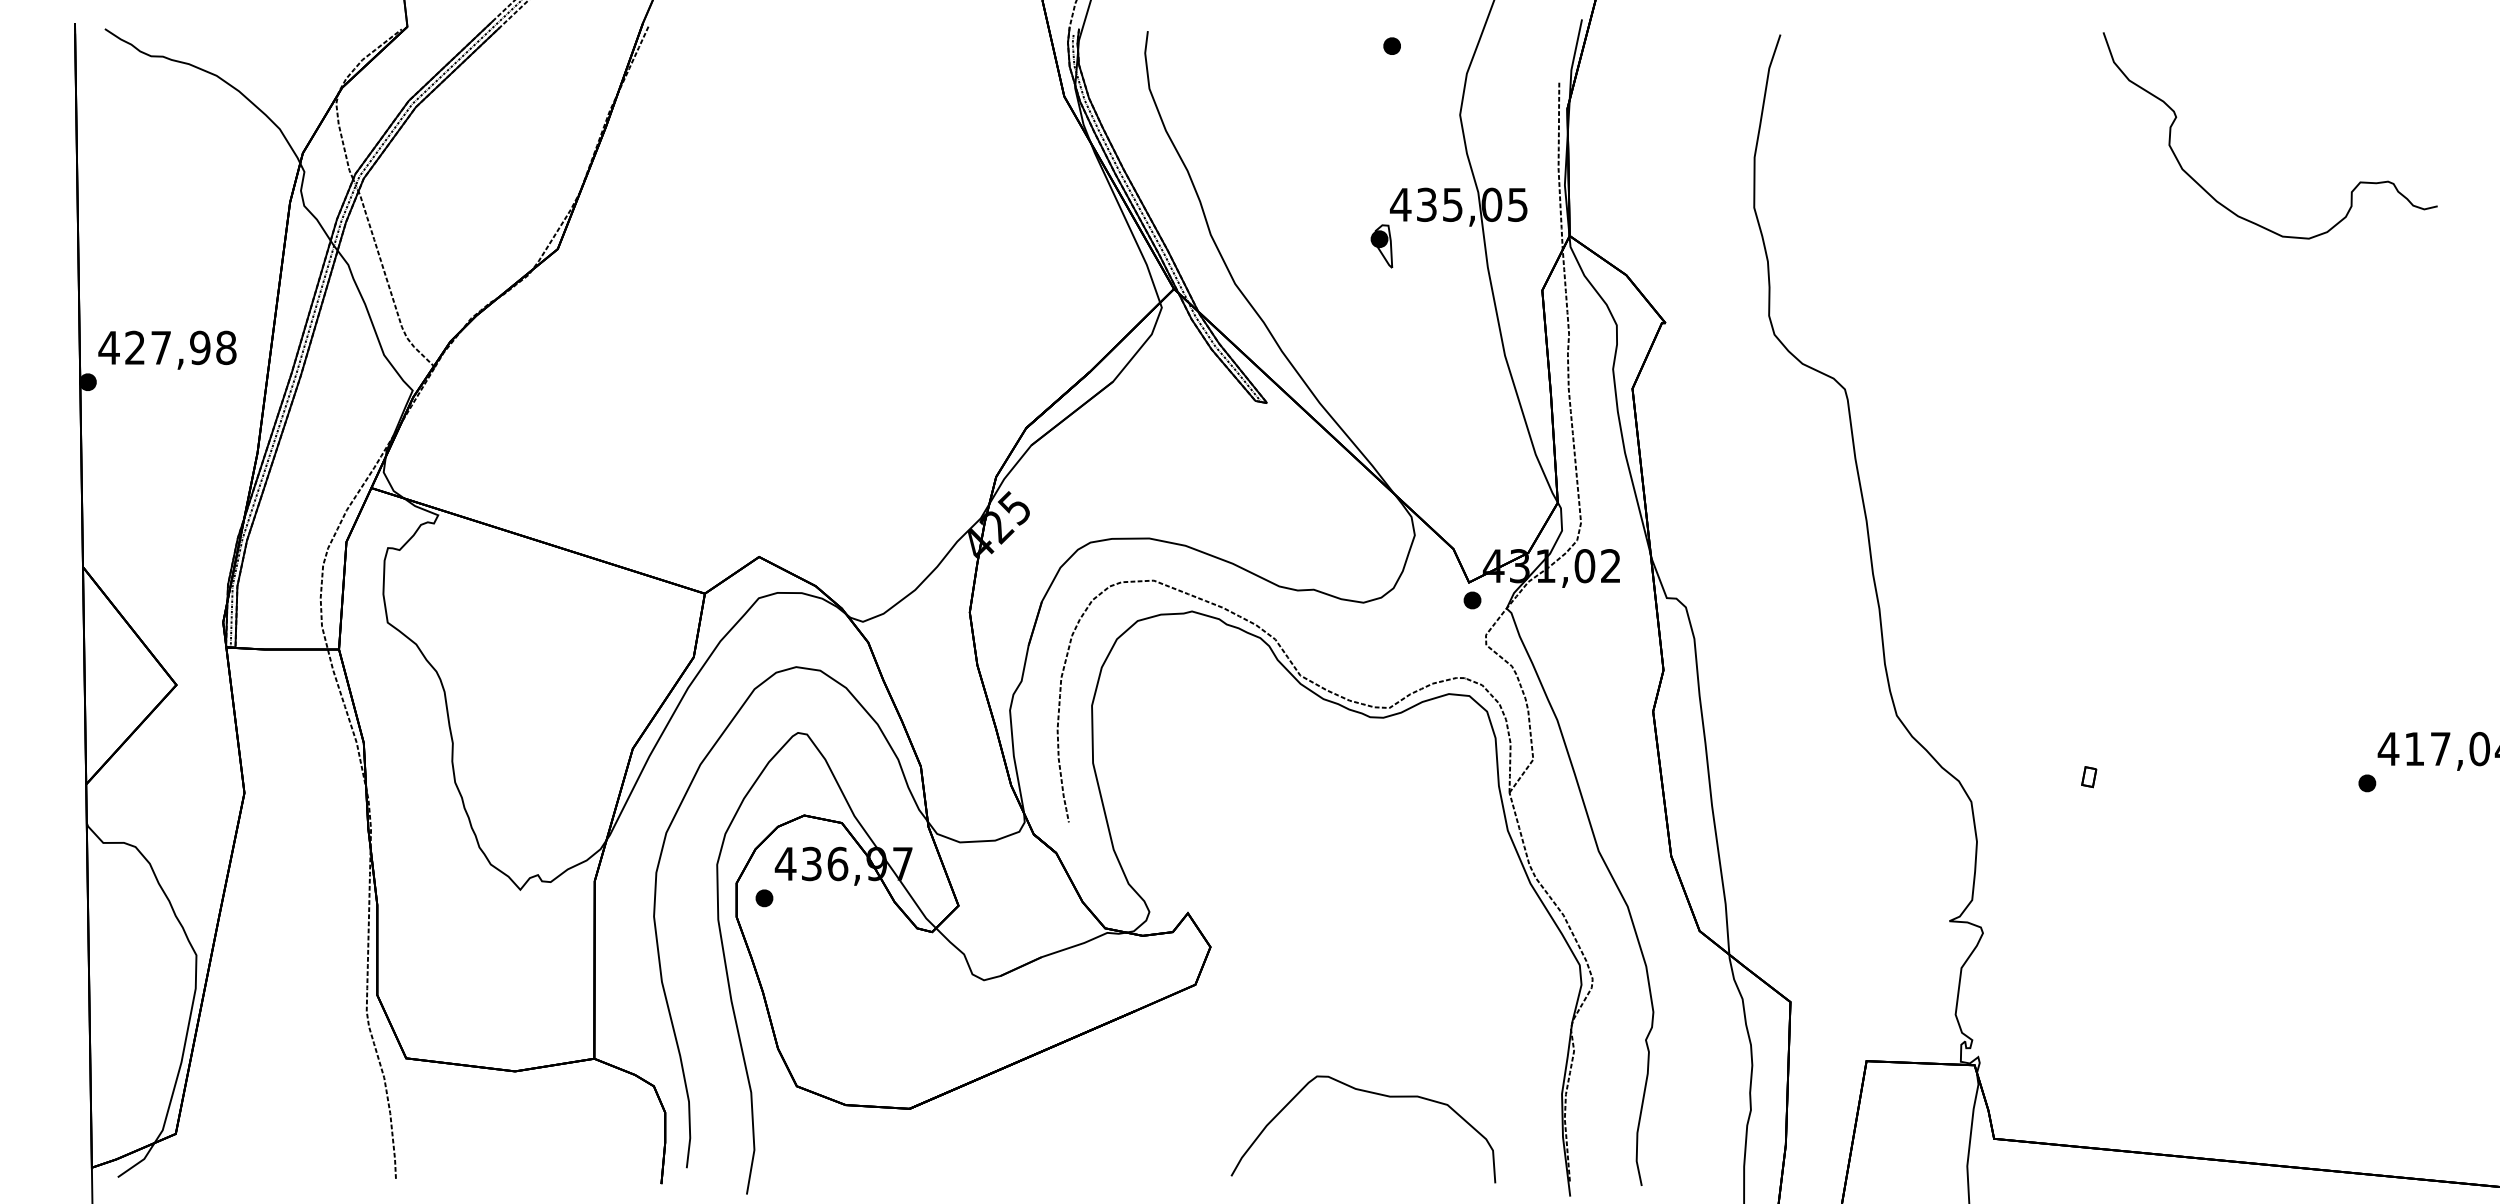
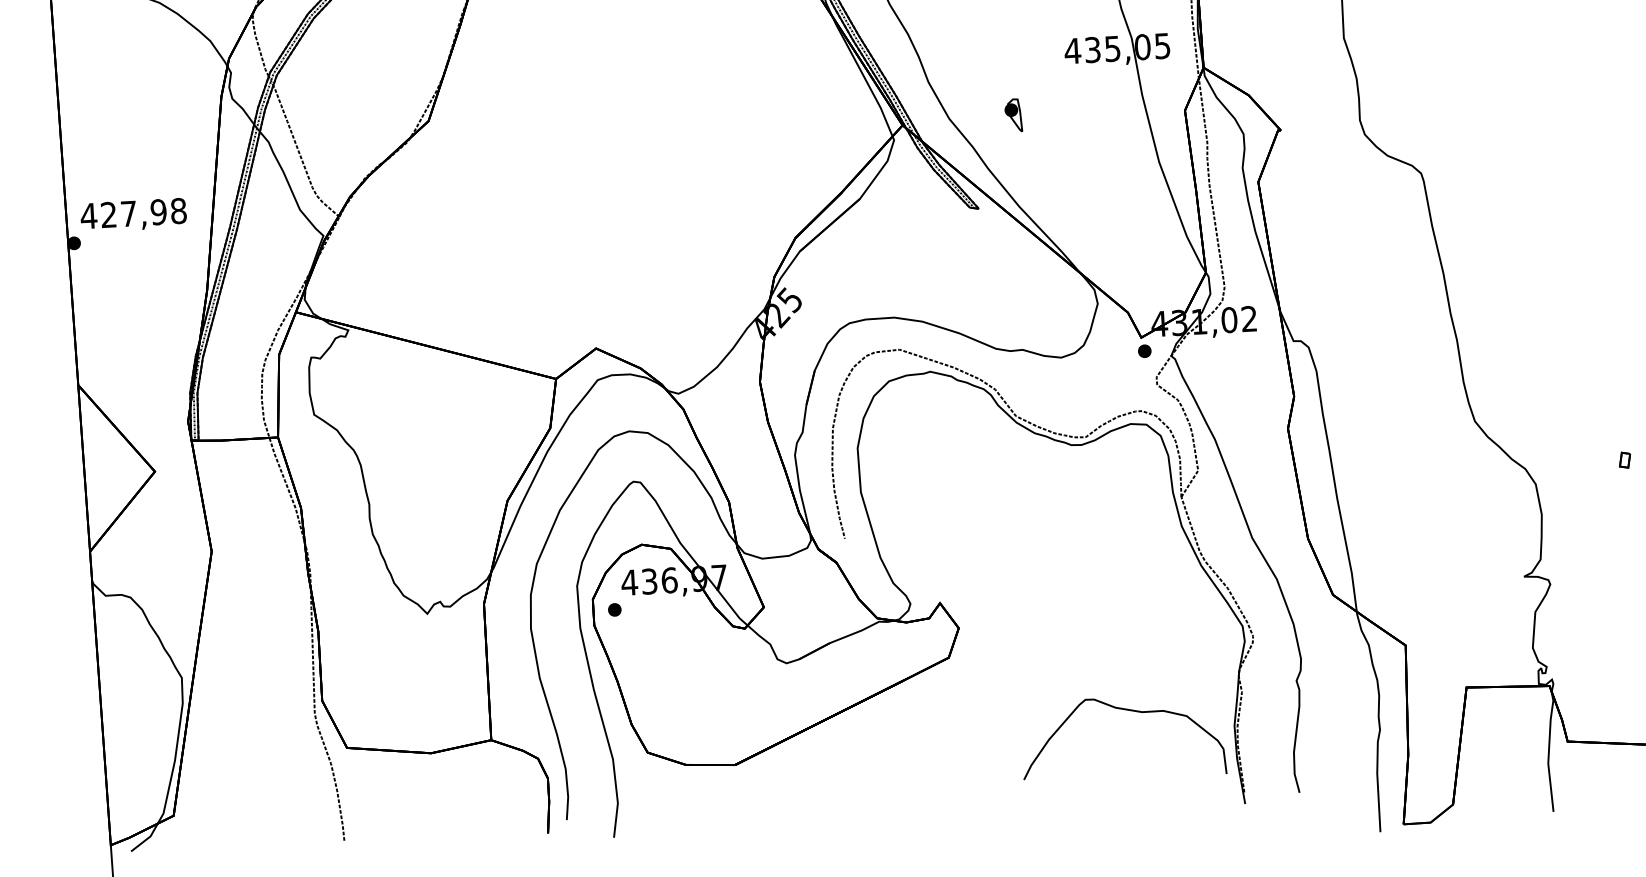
part: (1381, 246) -> (1013, 115), moved
part: (1370, 1093) -> (1127, 710), moved

